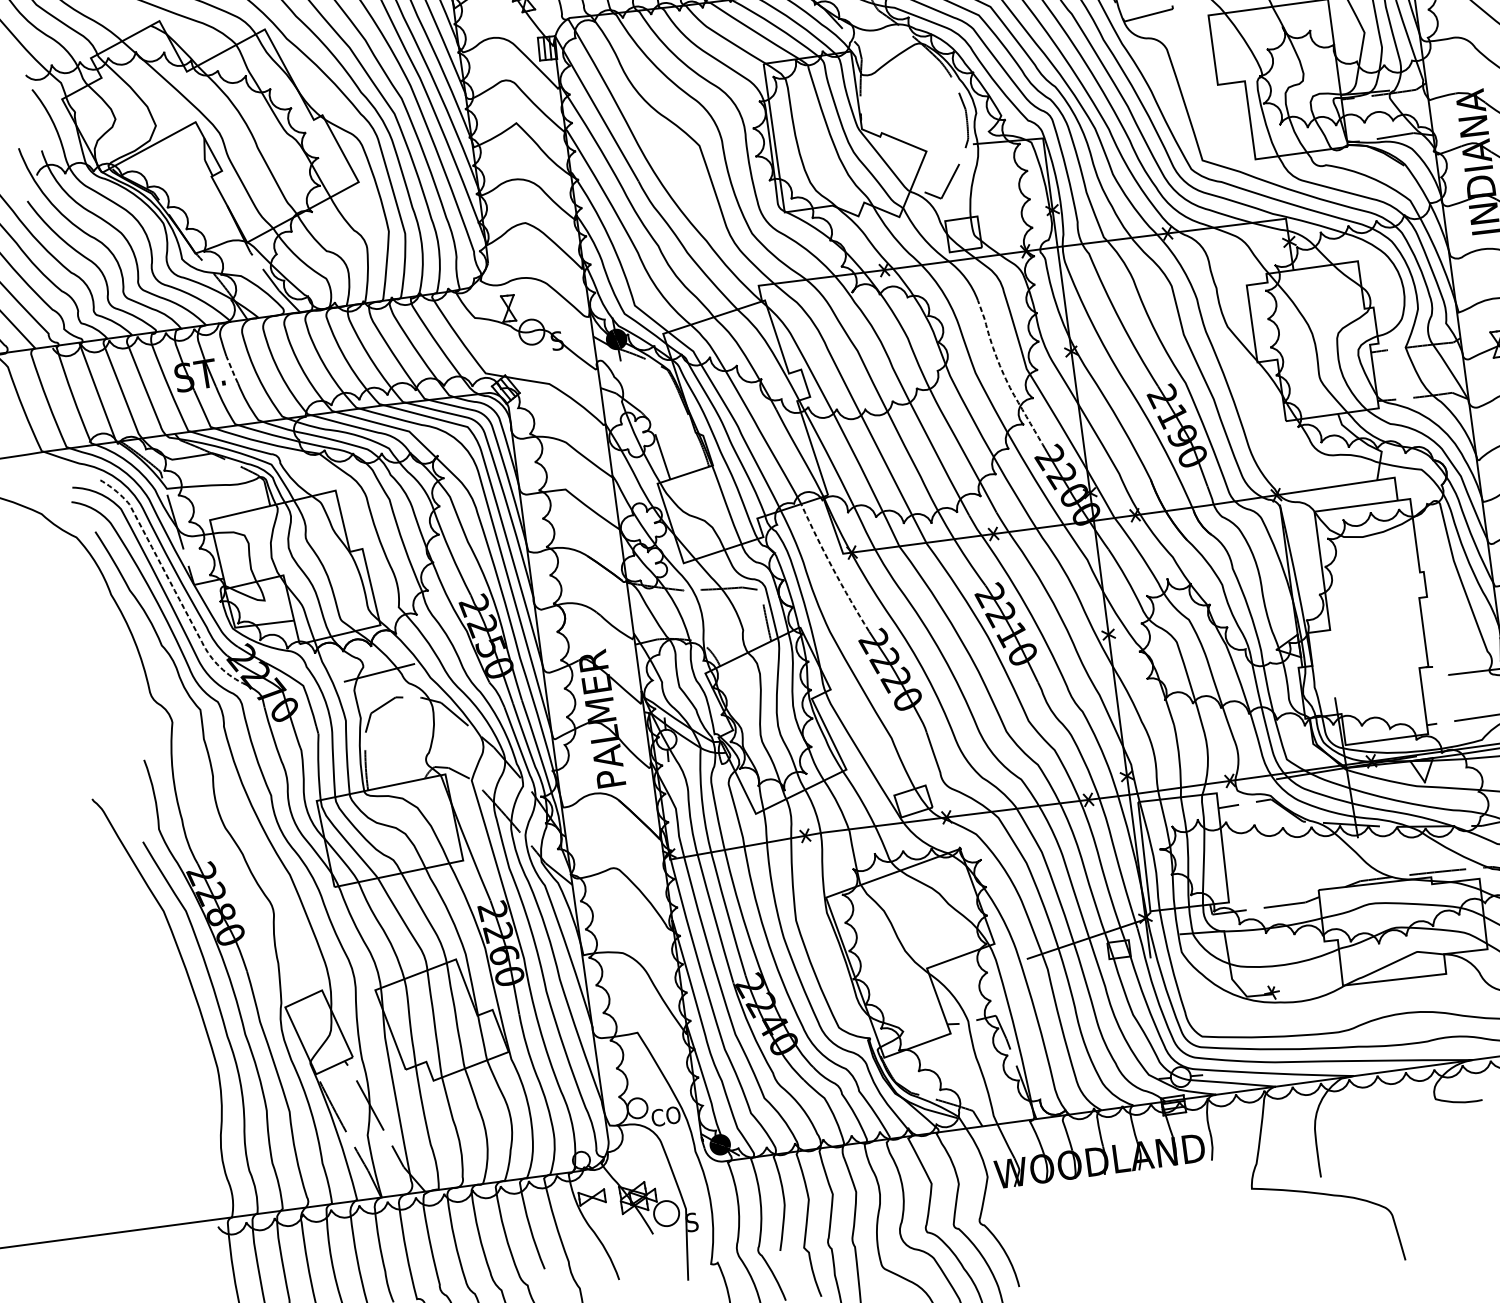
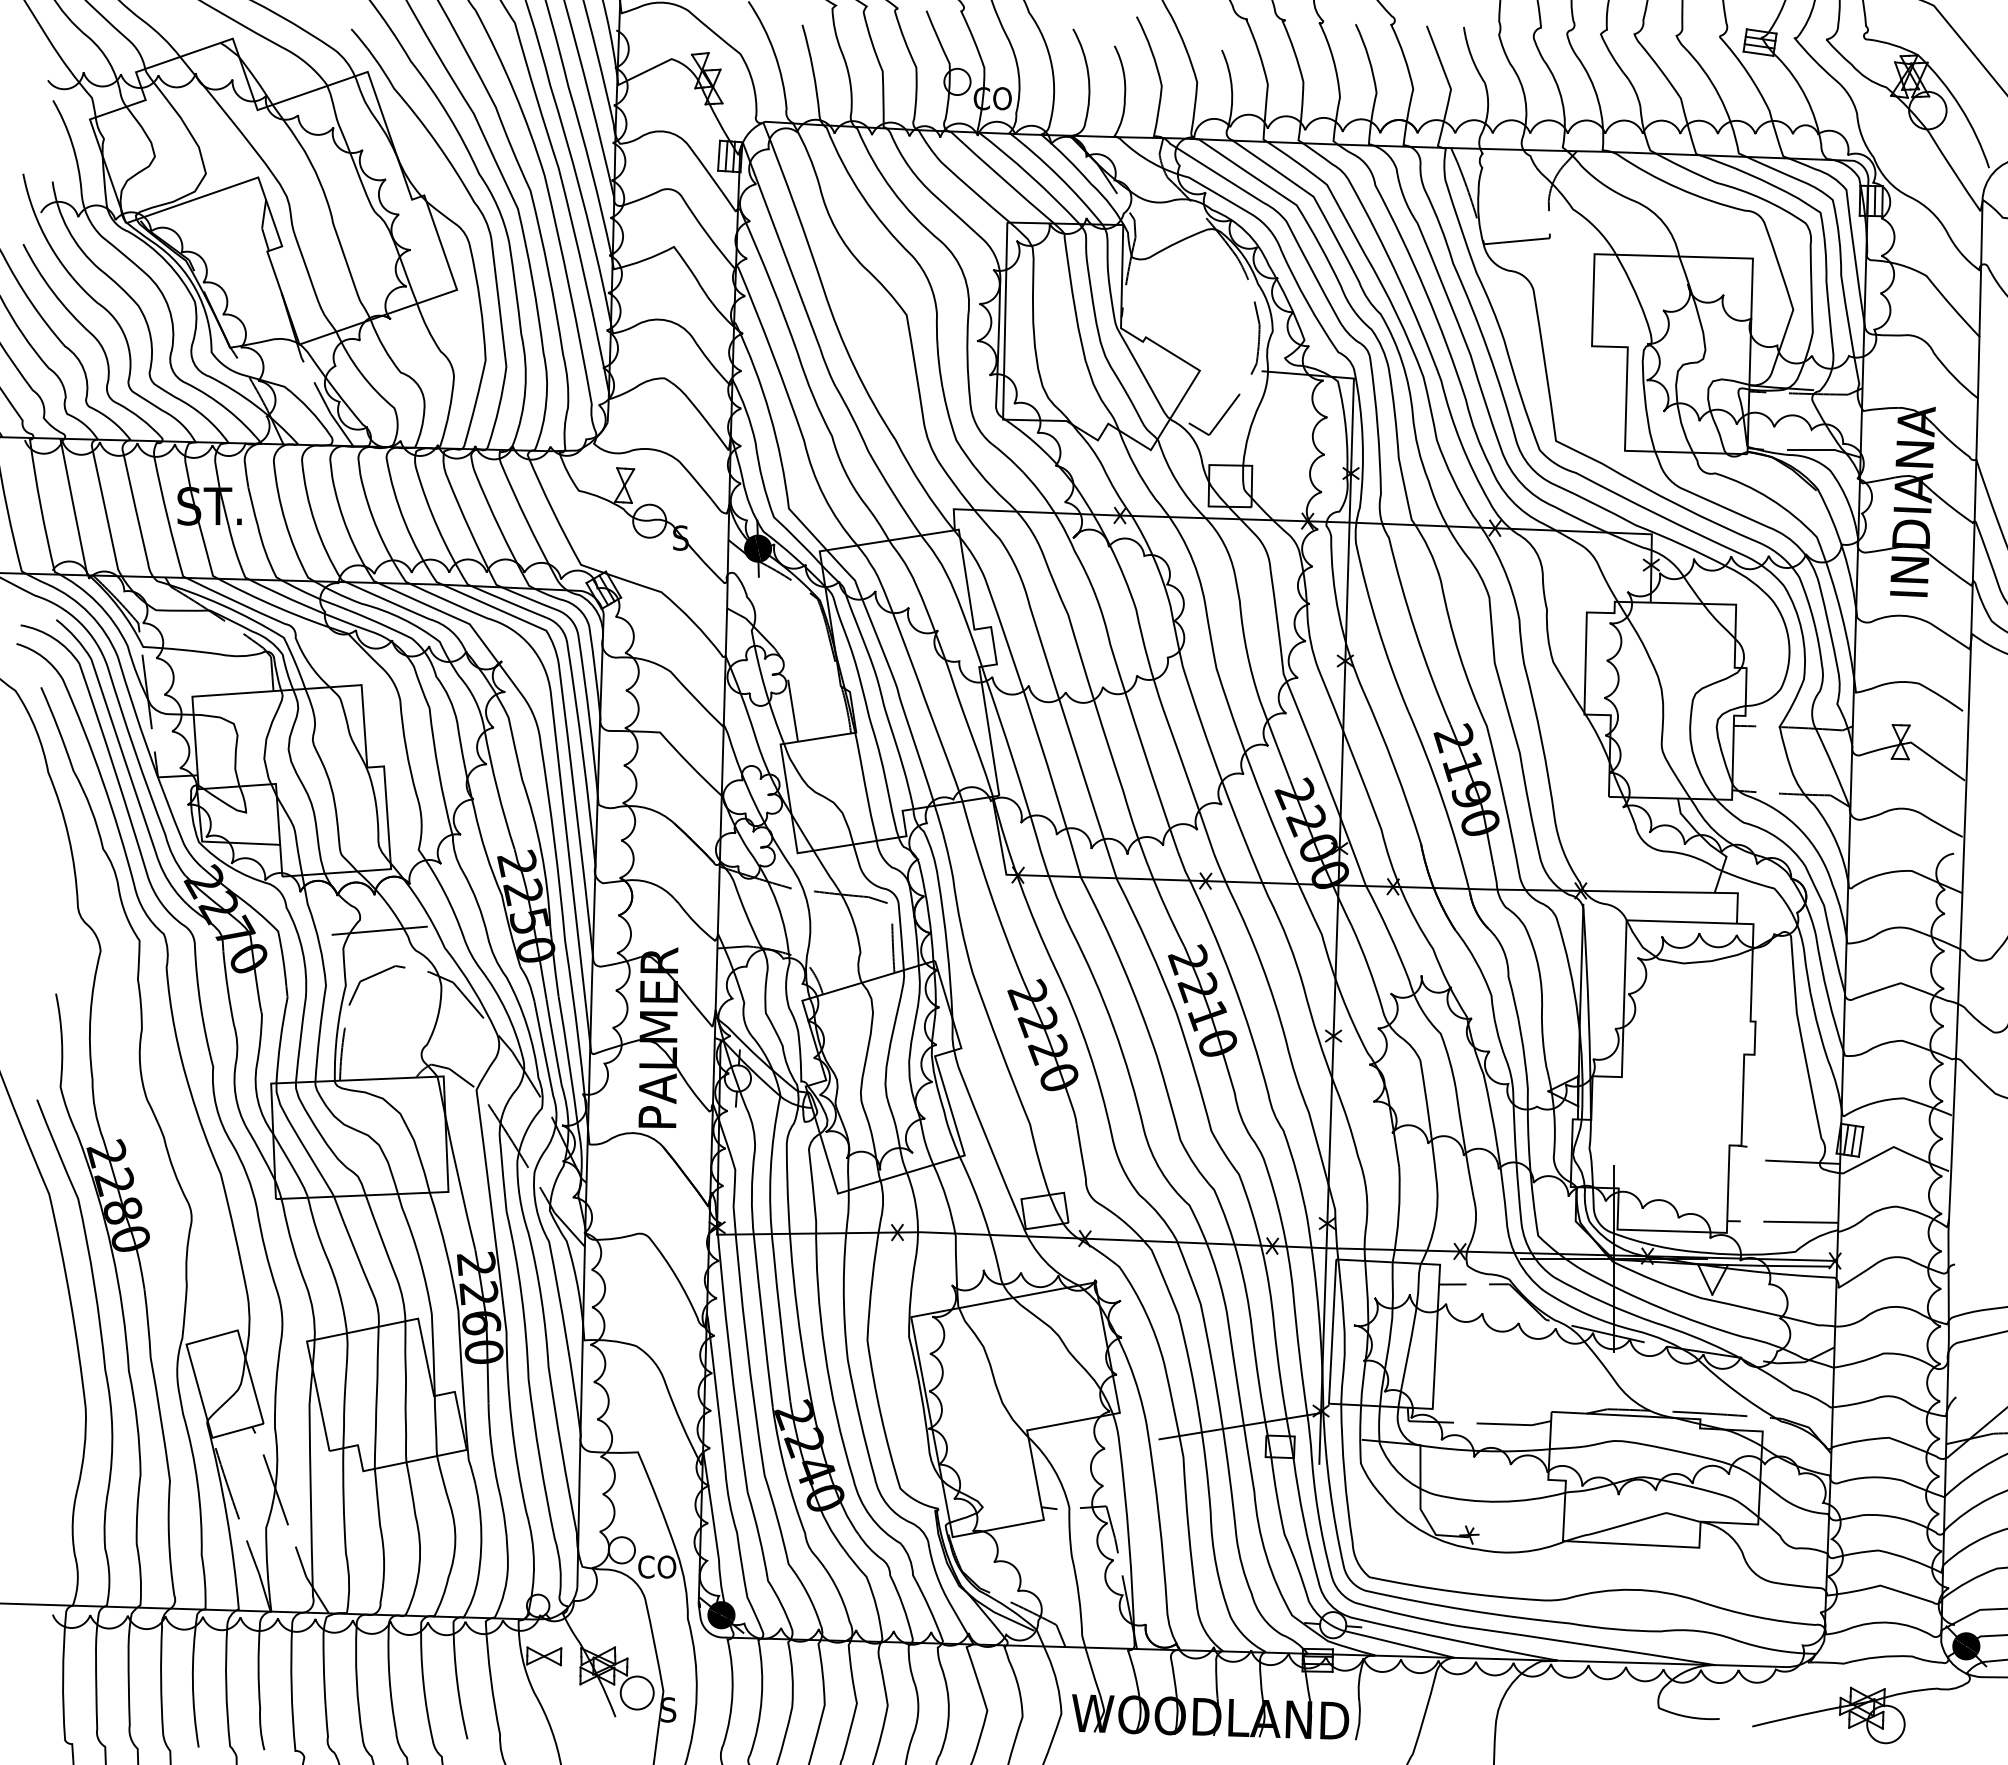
line: (231, 369) -> (252, 506), dashed -> solid
line: (1004, 377) -> (1253, 680), dashed -> solid
line: (833, 569) -> (990, 892), dashed -> solid
line: (171, 584) -> (128, 772), dashed -> solid

